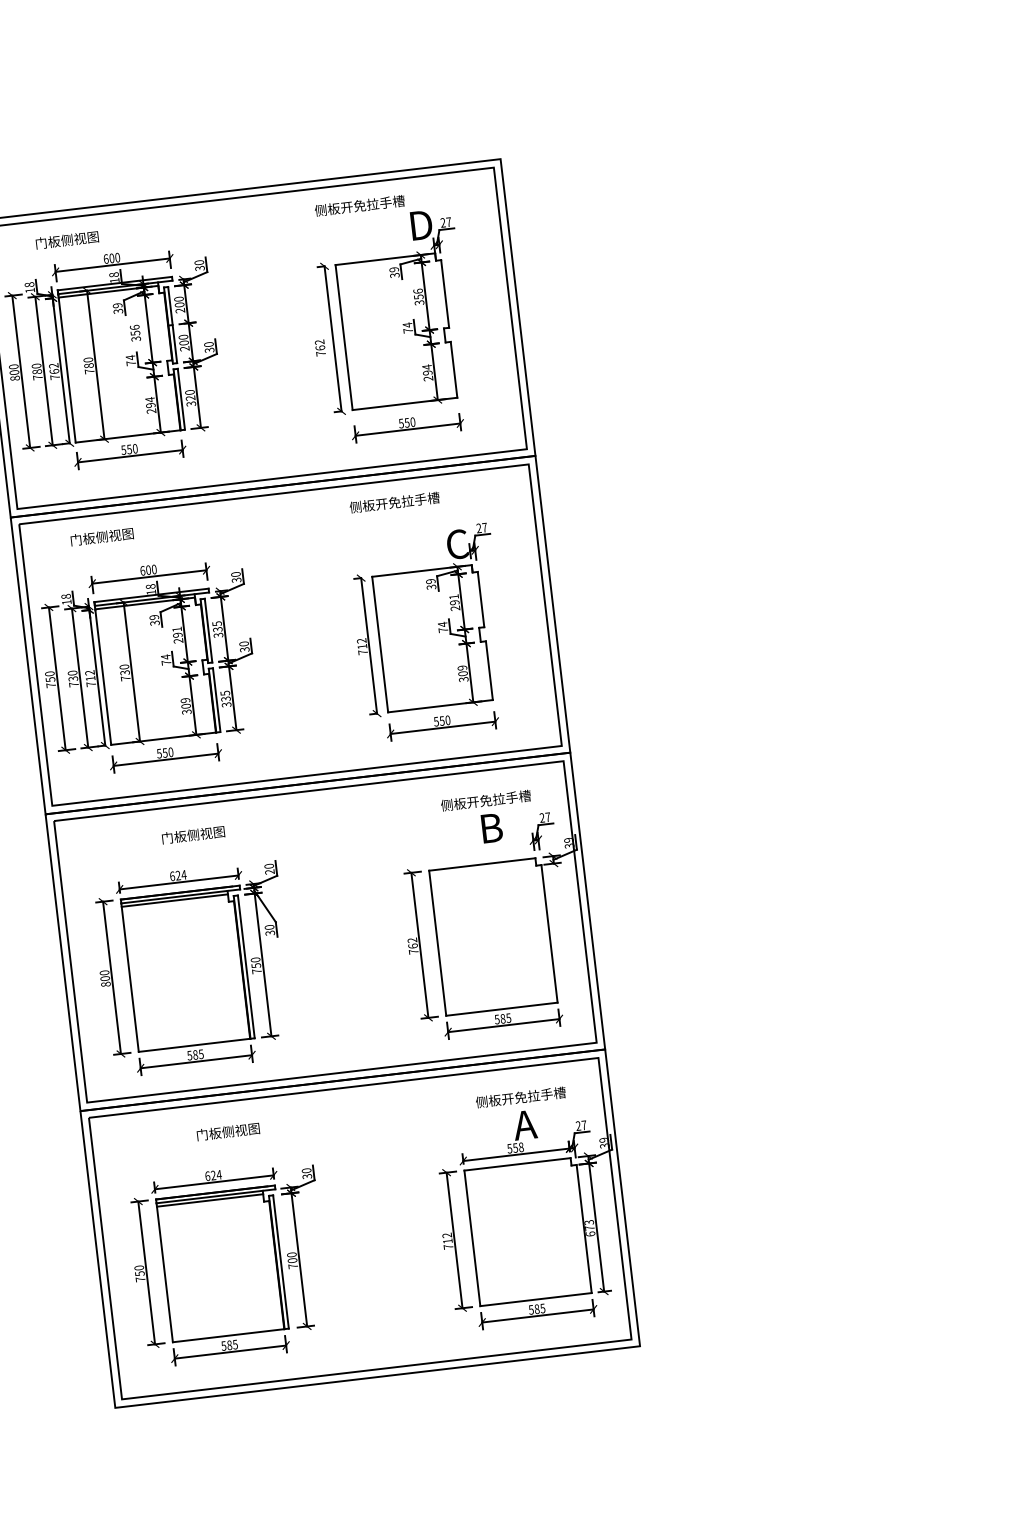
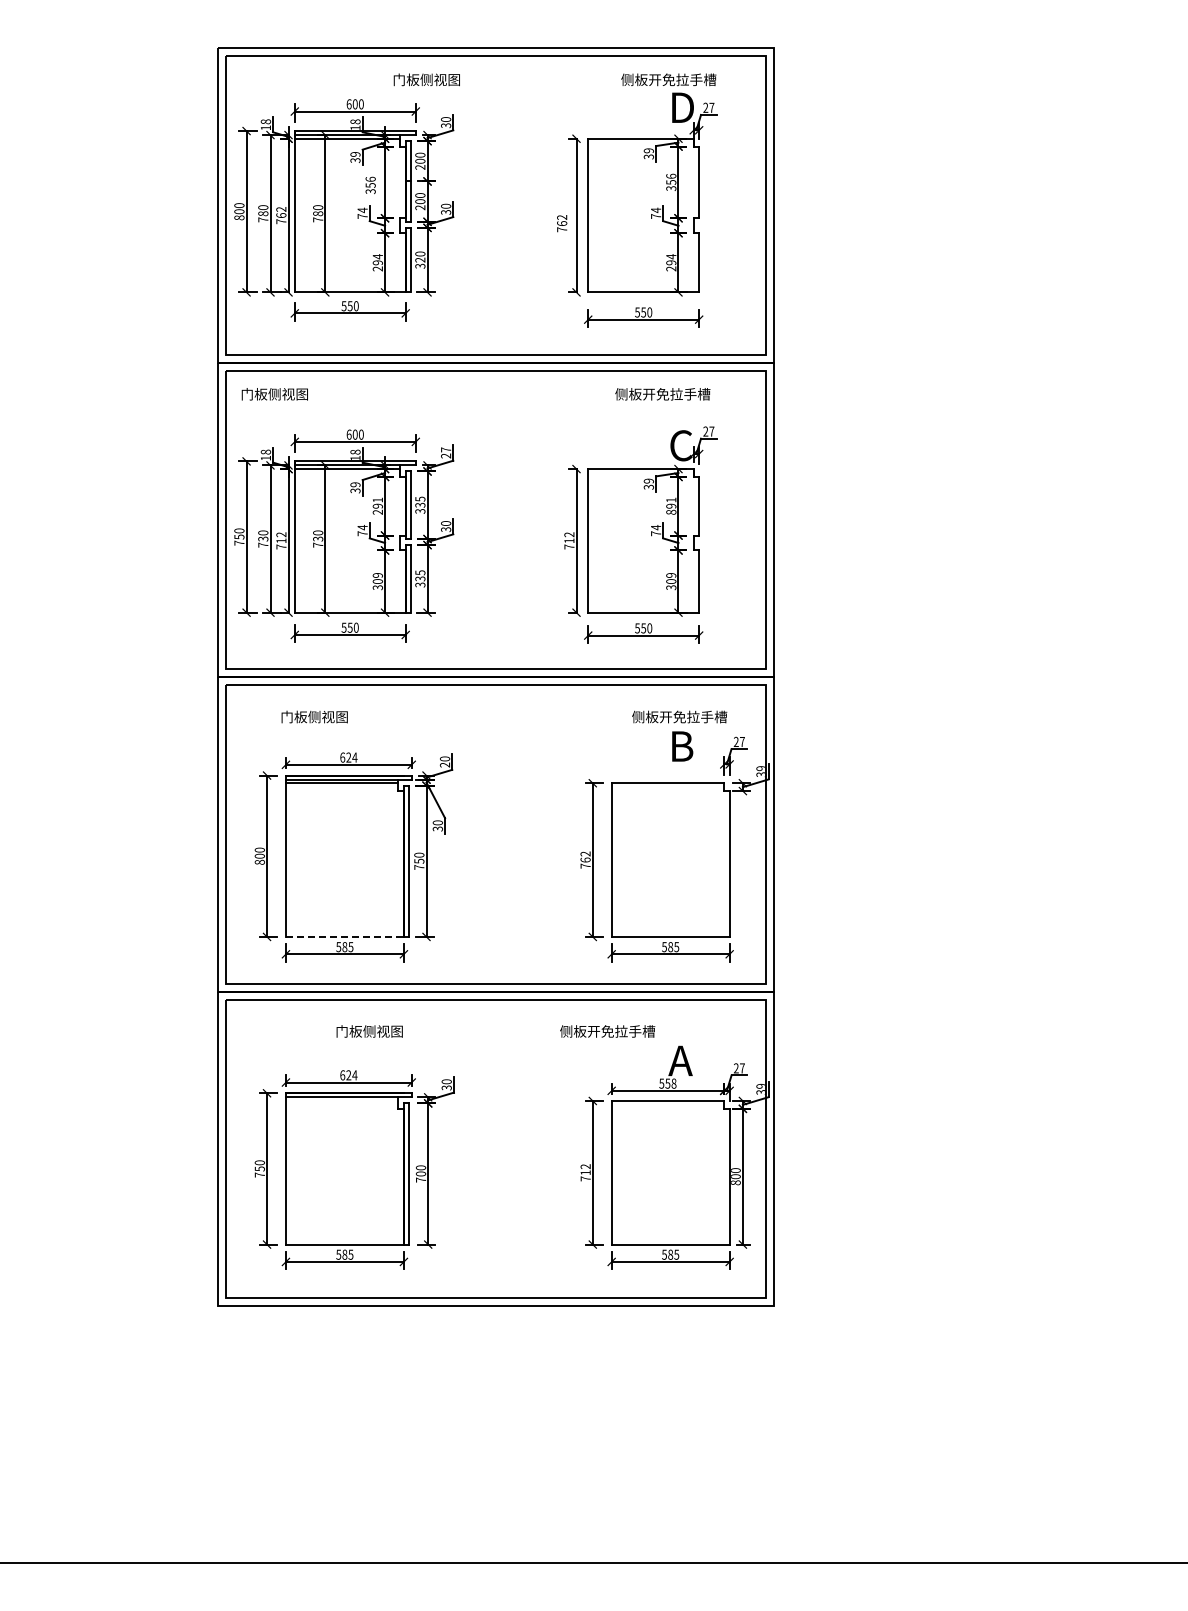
text: (359, 205) -> (668, 79), moved
text: (66, 239) -> (426, 79), moved
text: (394, 502) -> (662, 394), moved
text: (101, 537) -> (274, 394), moved
text: (236, 576) -> (446, 452), 30 -> 27
text: (455, 607) -> (671, 511), 291 -> 891
text: (193, 834) -> (314, 716), moved
line: (194, 1044) -> (344, 936), solid -> dashed
text: (520, 1097) -> (607, 1031), moved
line: (209, 1200) -> (341, 1100), removed
text: (589, 1228) -> (735, 1176), 673 -> 800

